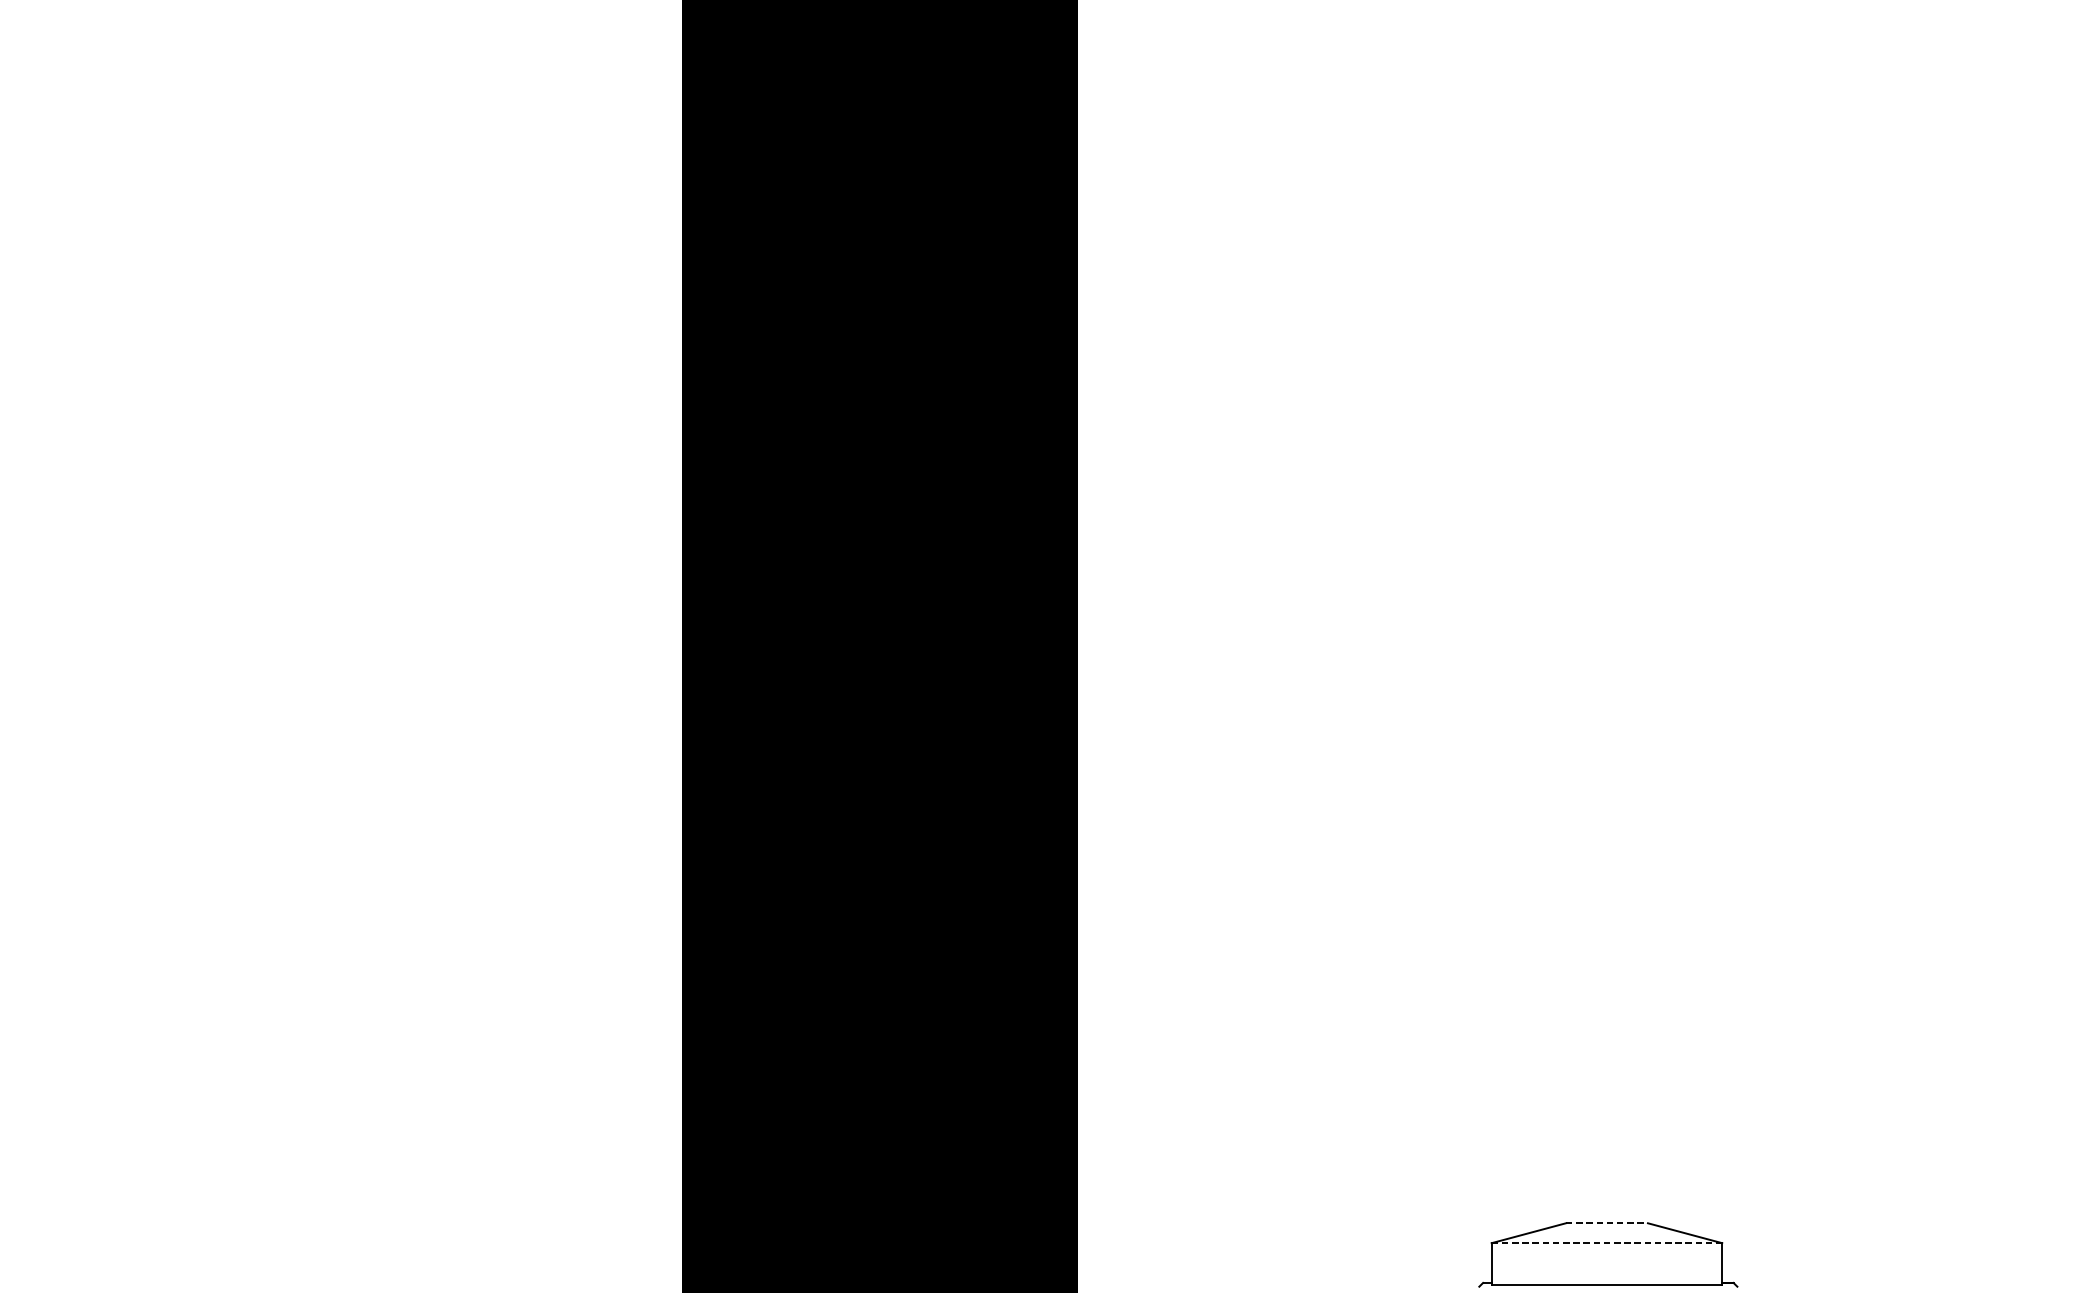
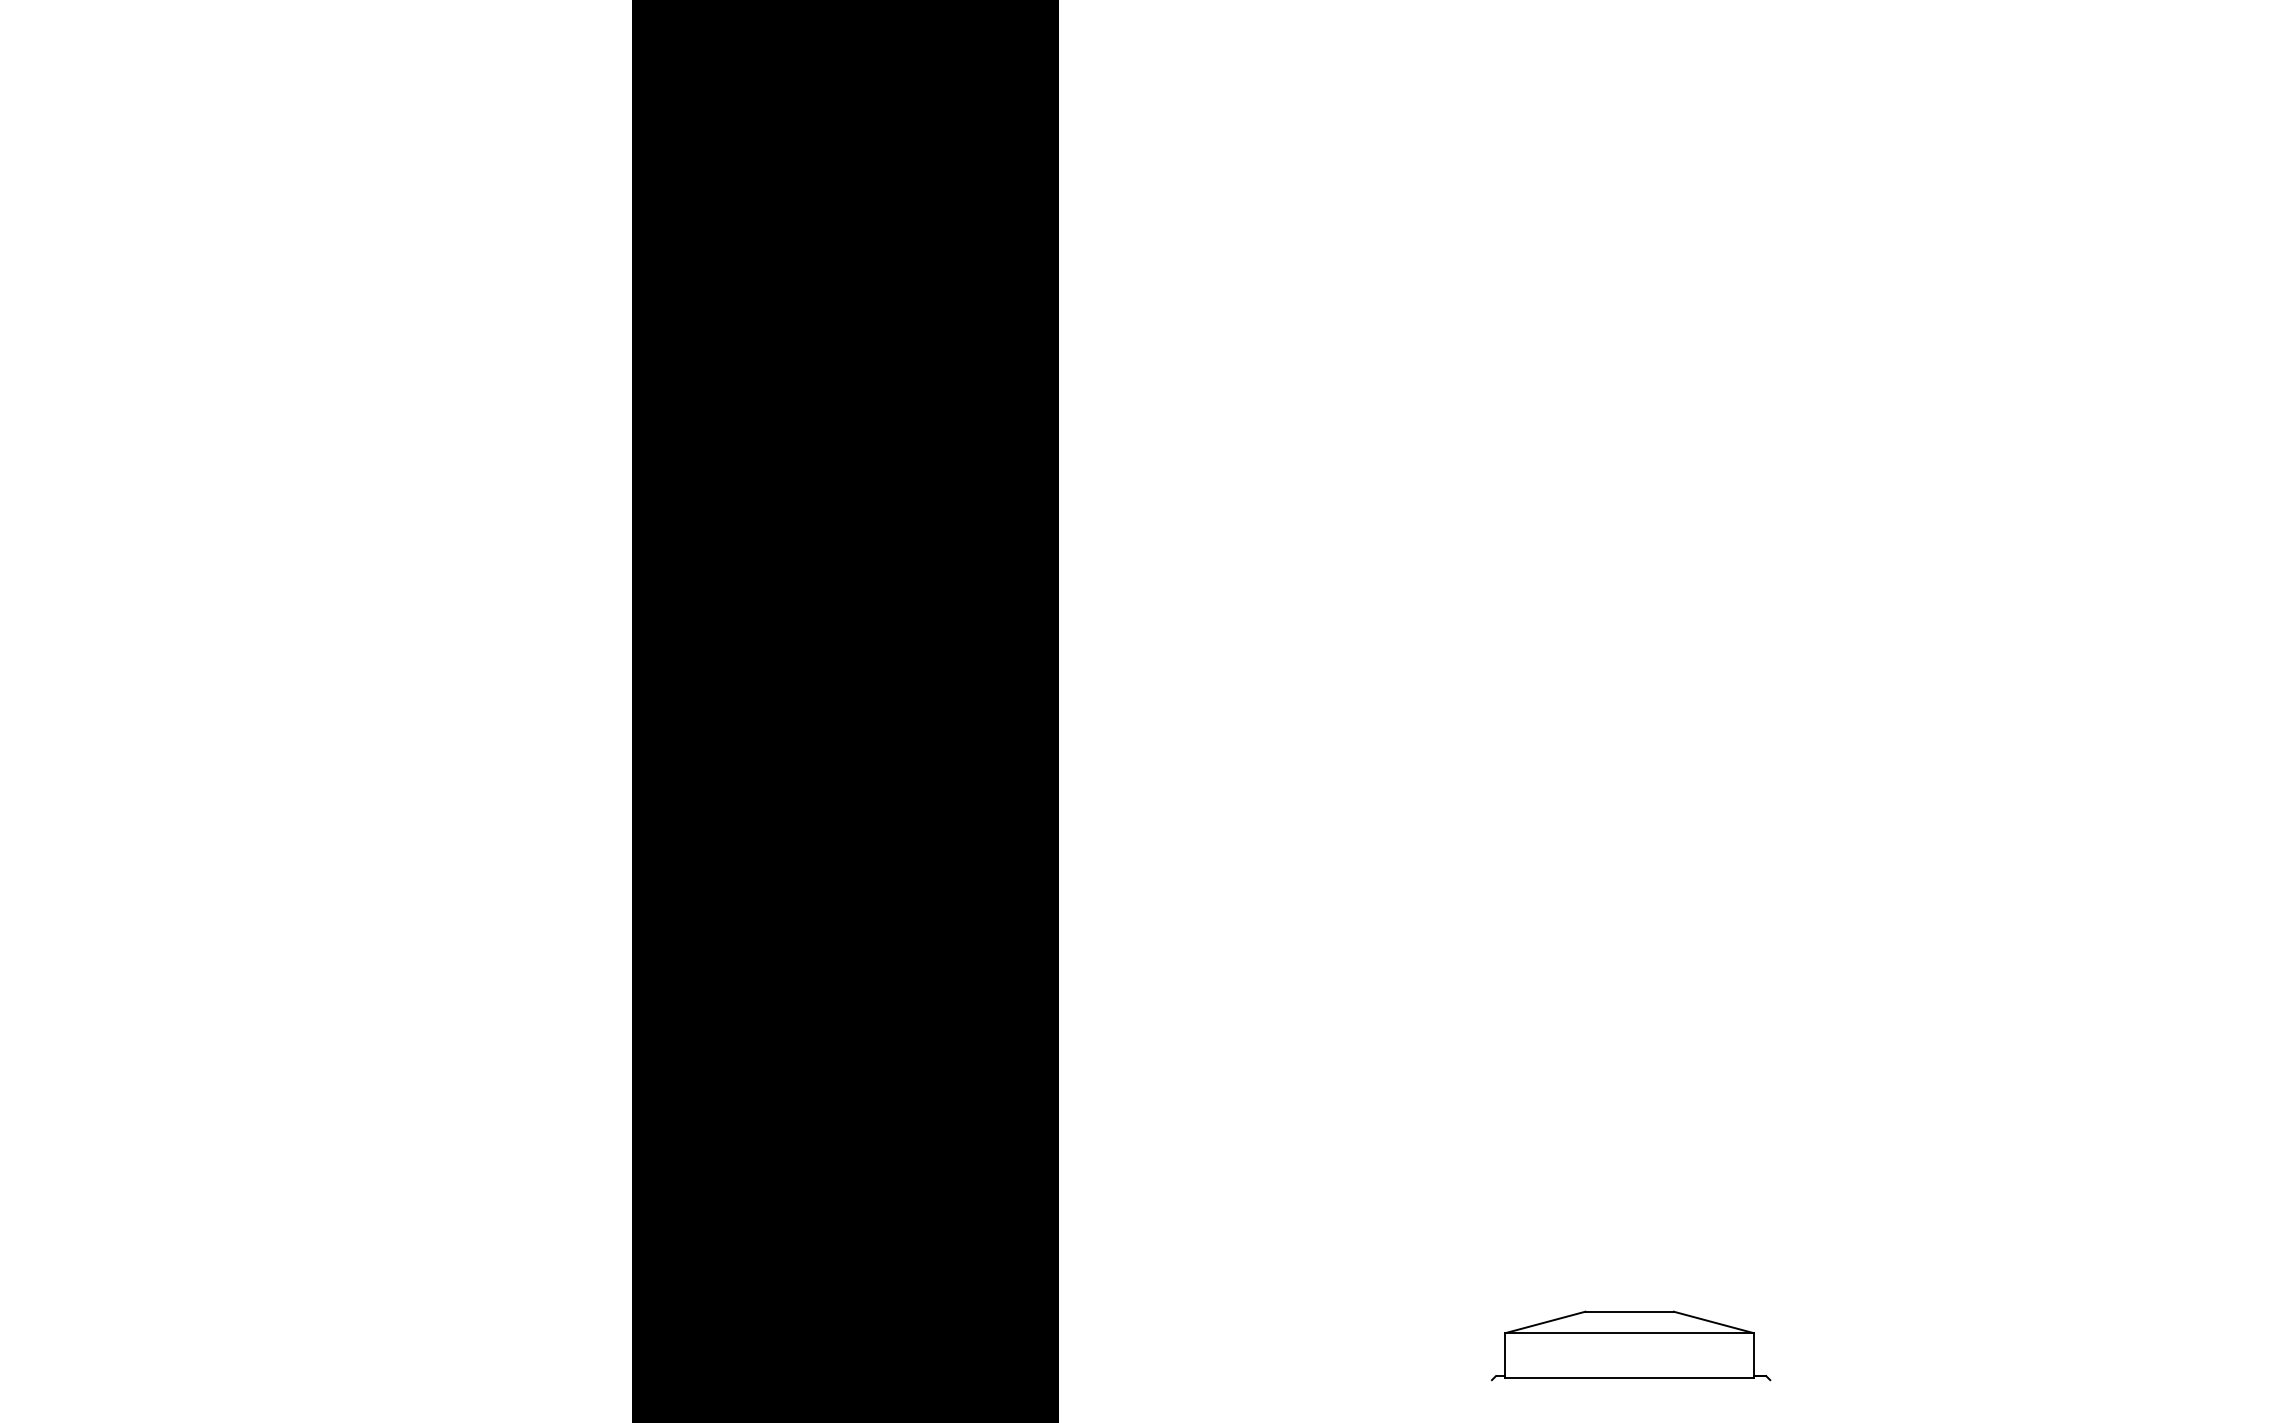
line: (1607, 1223) -> (1630, 1311), dashed -> solid
line: (1607, 1243) -> (1630, 1333), dashed -> solid

